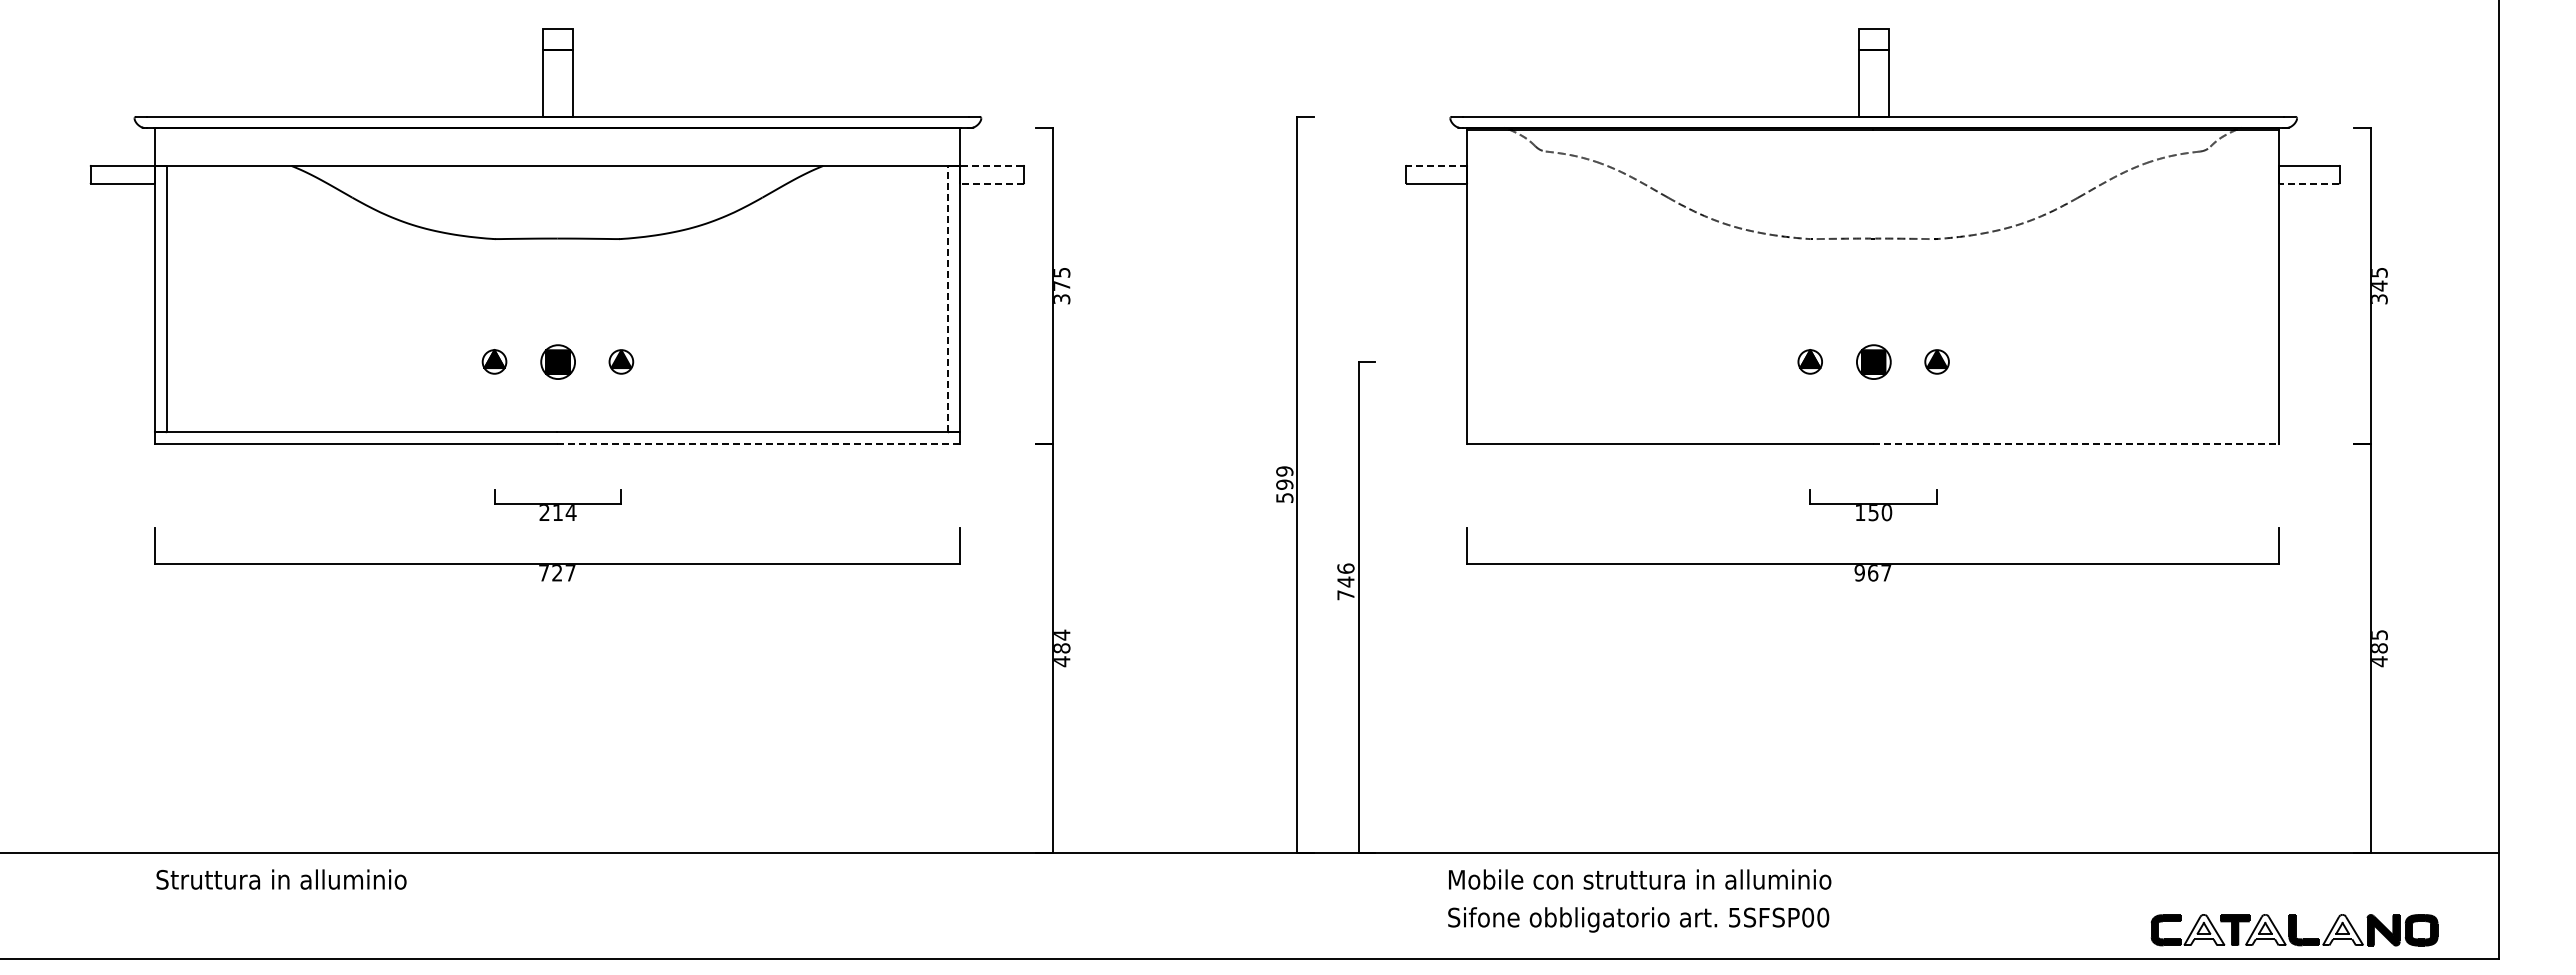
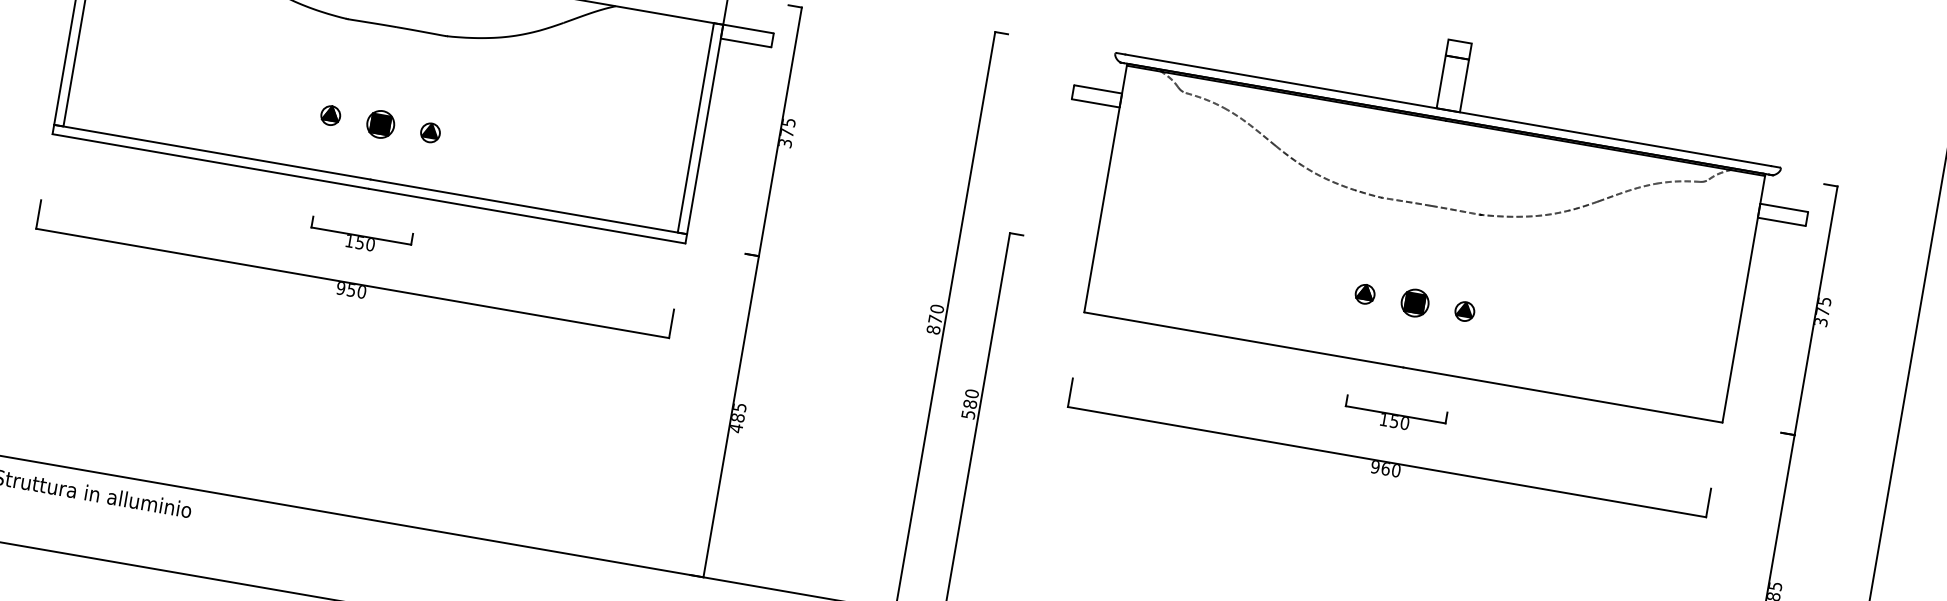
line: (992, 165) -> (748, 28), dashed -> solid
line: (1436, 165) -> (1097, 89), dashed -> solid
line: (991, 183) -> (745, 42), dashed -> solid
line: (2309, 183) -> (1781, 221), dashed -> solid
text: (2379, 285) -> (1823, 311), 345 -> 375
line: (948, 298) -> (696, 127), dashed -> solid
line: (758, 444) -> (527, 216), dashed -> solid
line: (2075, 444) -> (1562, 395), dashed -> solid
text: (1284, 484) -> (935, 319), 599 -> 870
text: (557, 513) -> (359, 243), 214 -> 150
text: (556, 573) -> (350, 290), 727 -> 950
text: (1886, 573) -> (1396, 471), 967 -> 960
text: (1345, 581) -> (969, 403), 746 -> 580
text: (1062, 634) -> (740, 407), 484 -> 485

